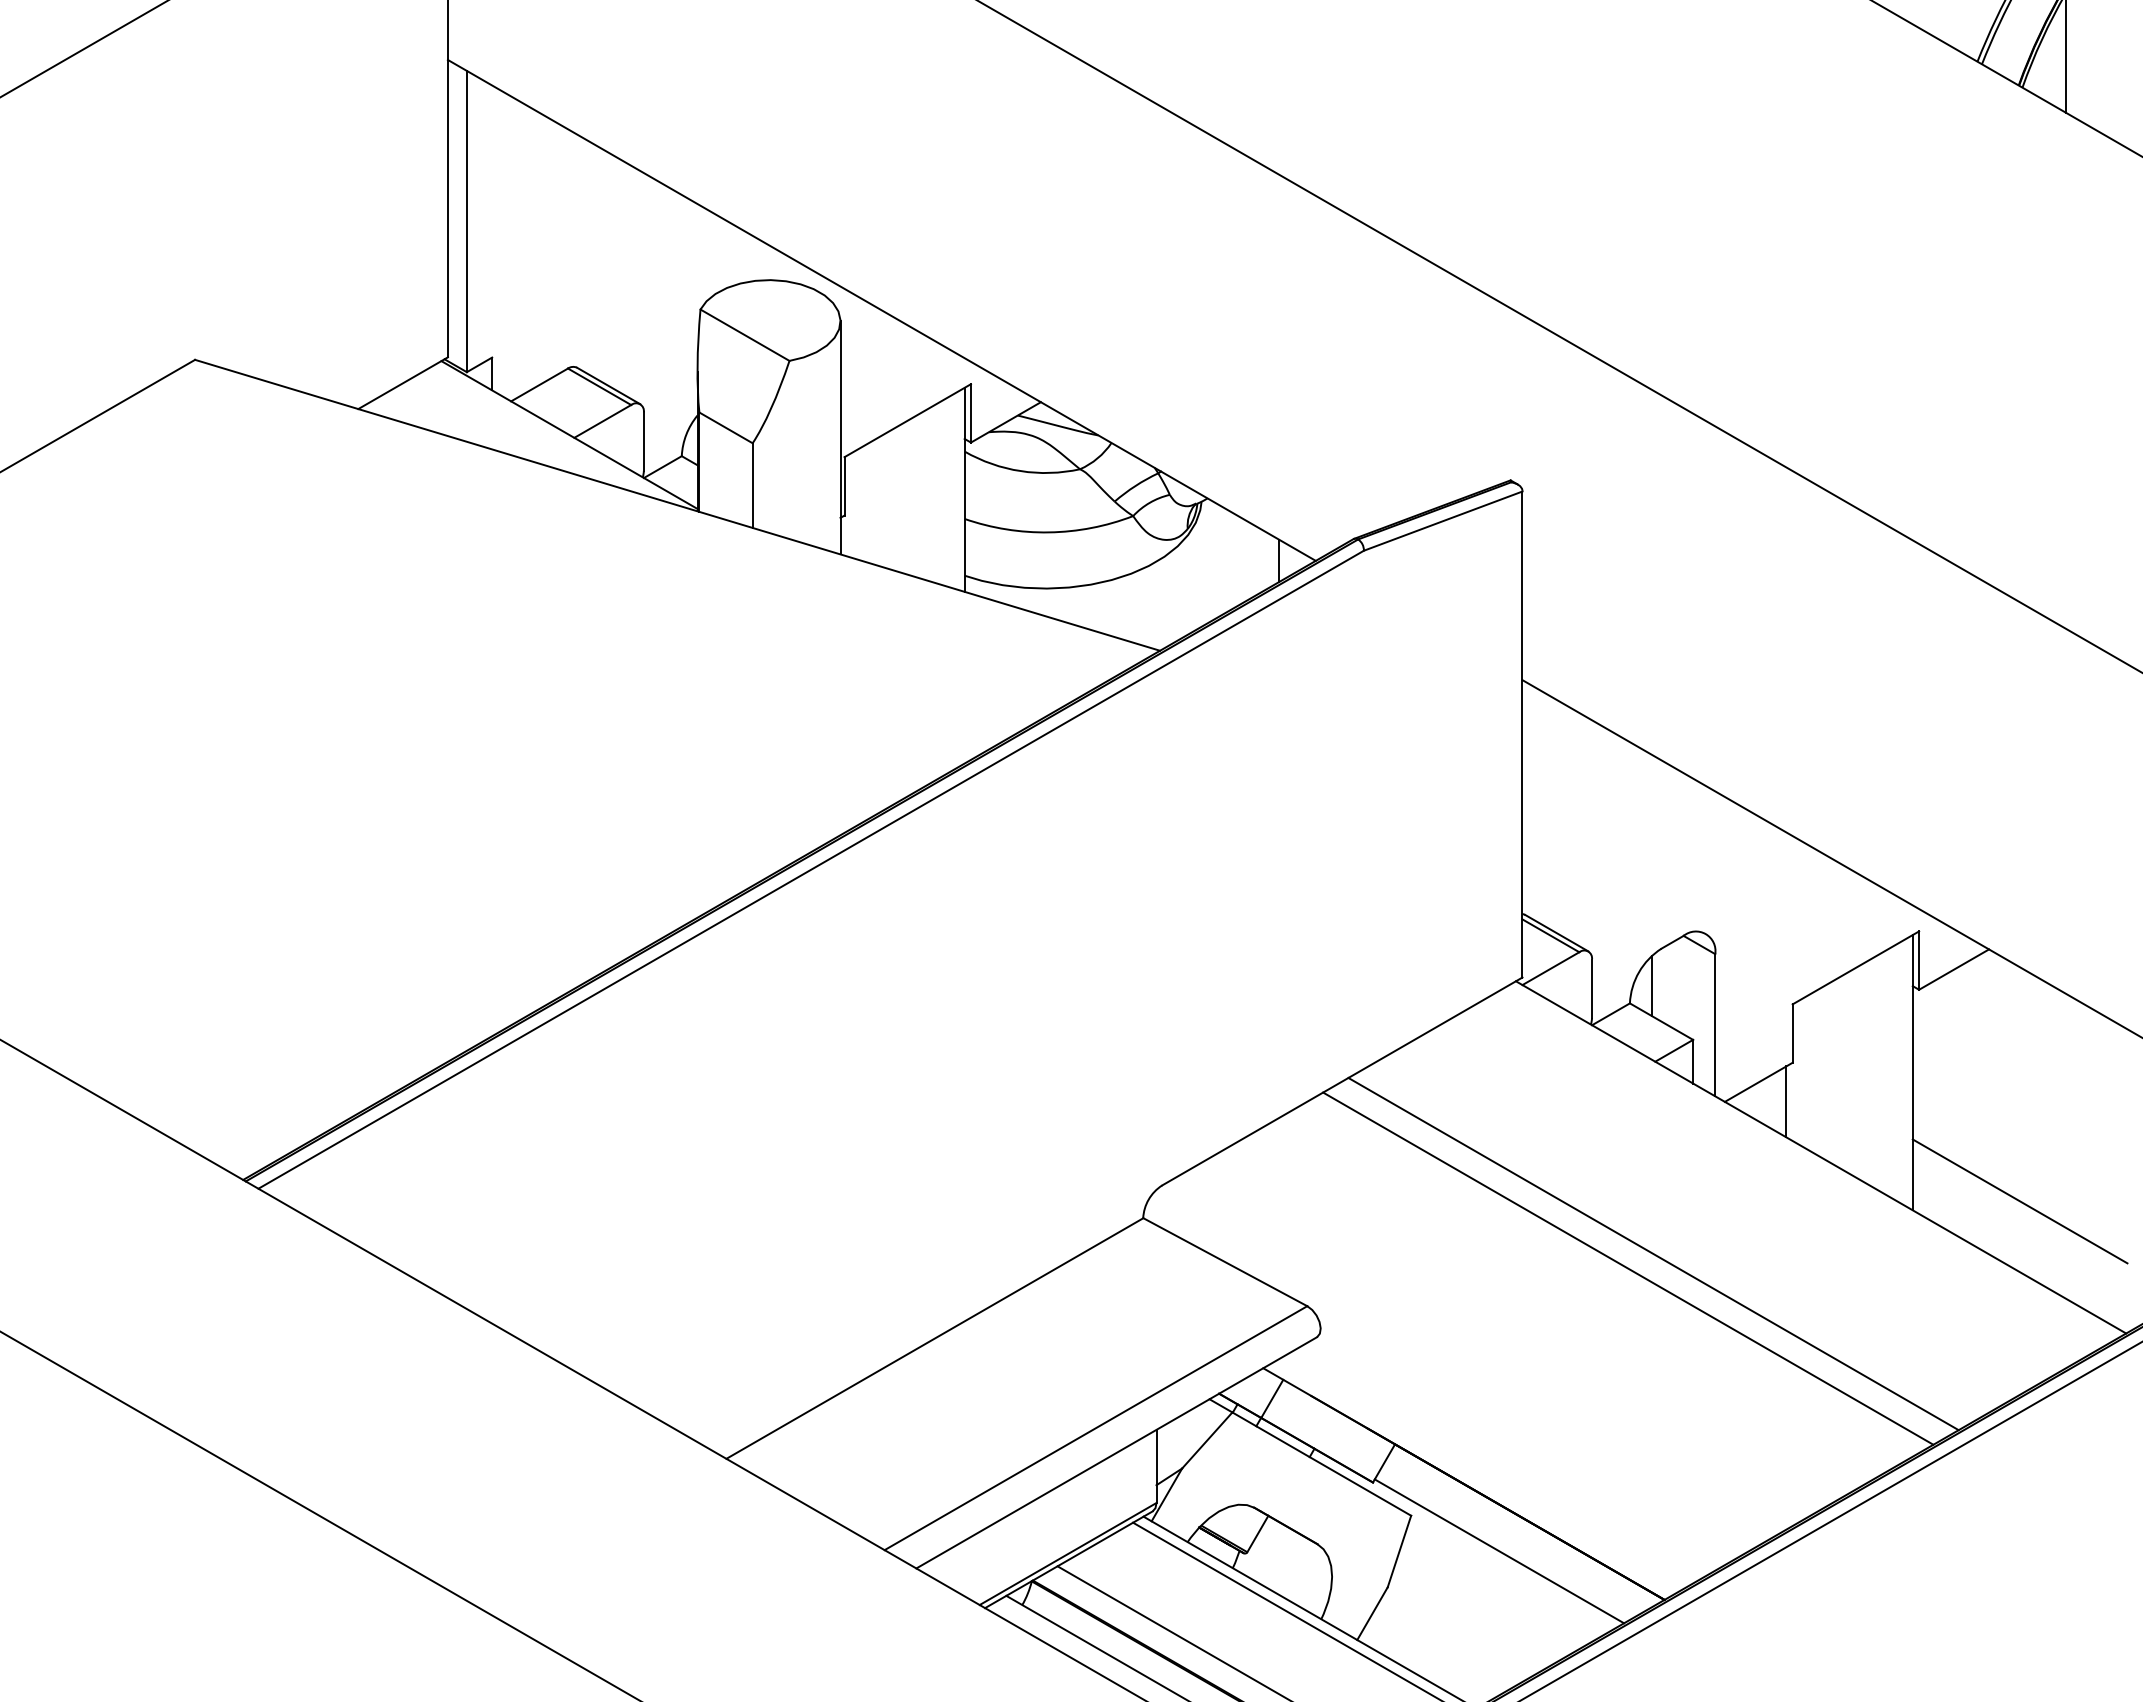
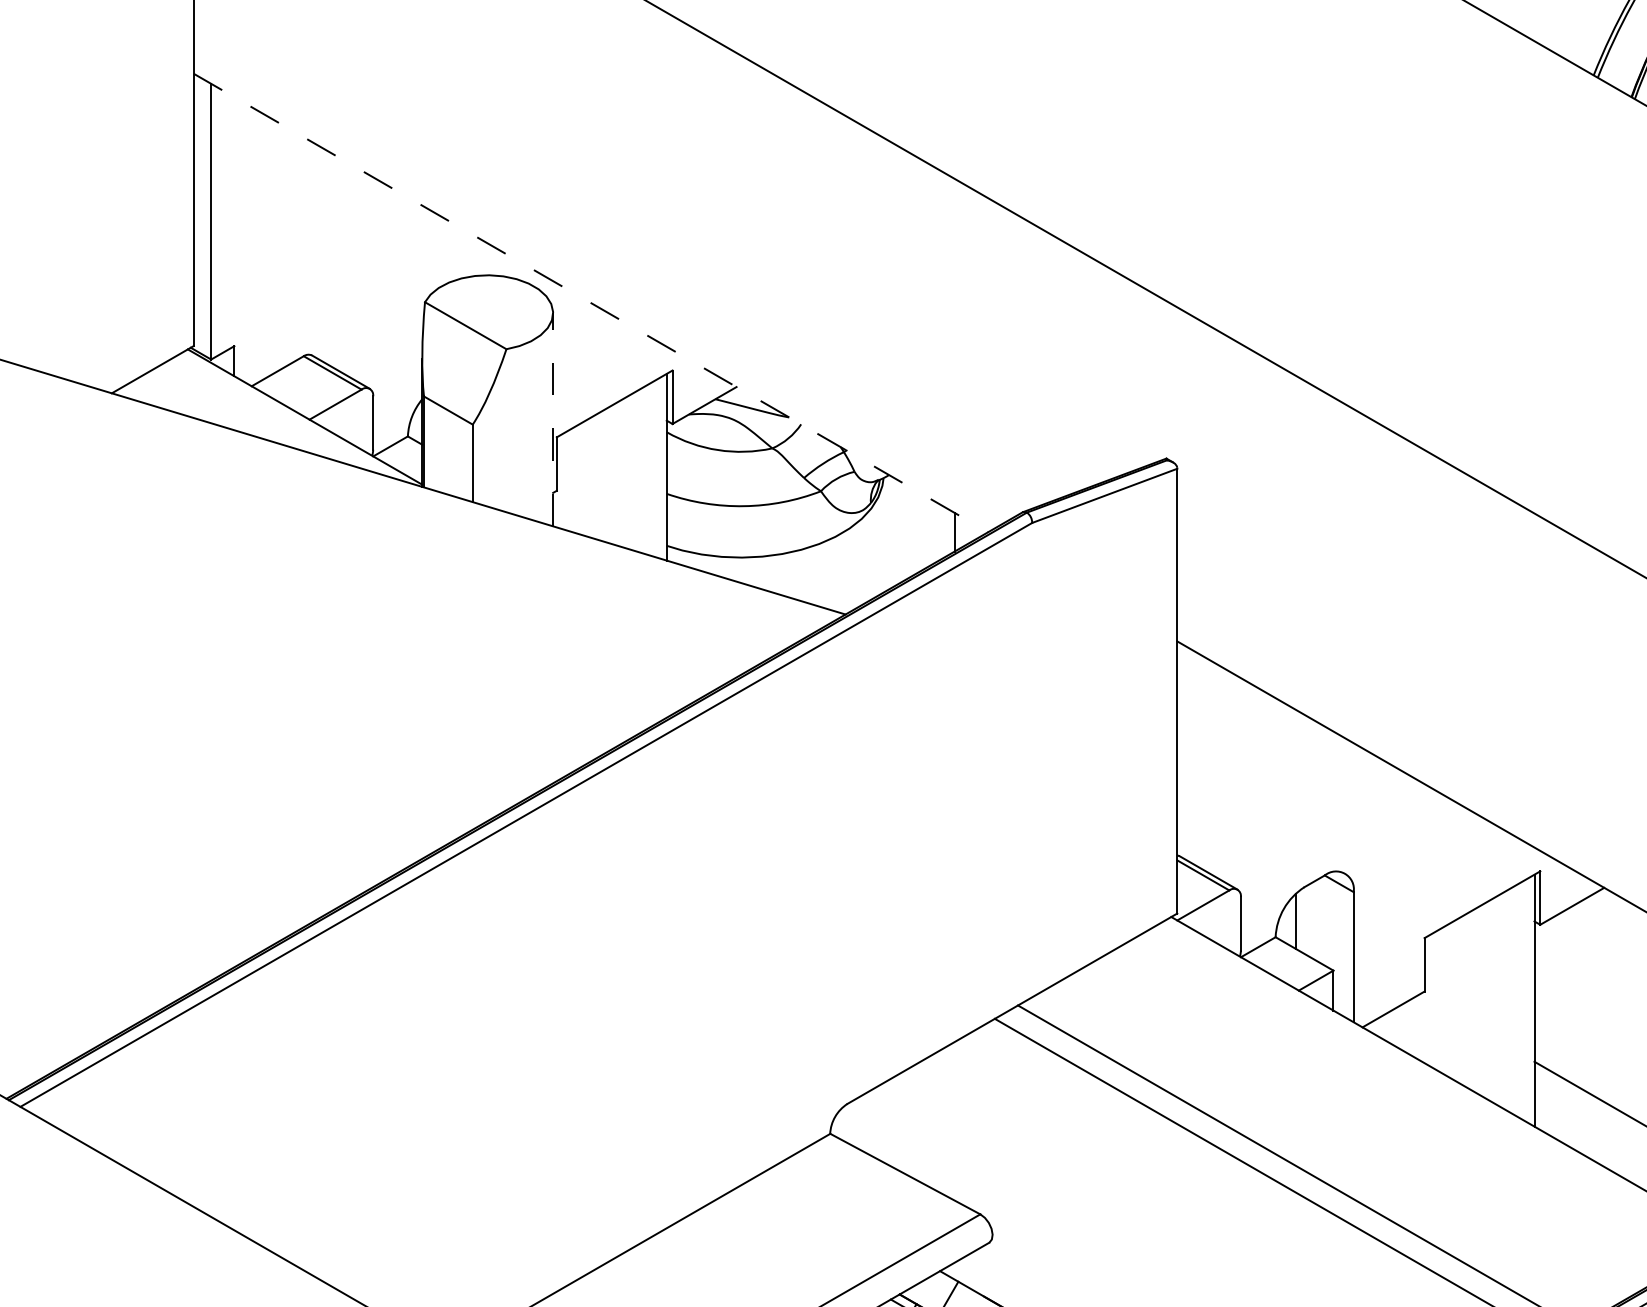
line: (882, 310) -> (591, 303), solid -> dashed
line: (840, 437) -> (553, 419), solid -> dashed
line: (1786, 1101) -> (1418, 1027), removed

